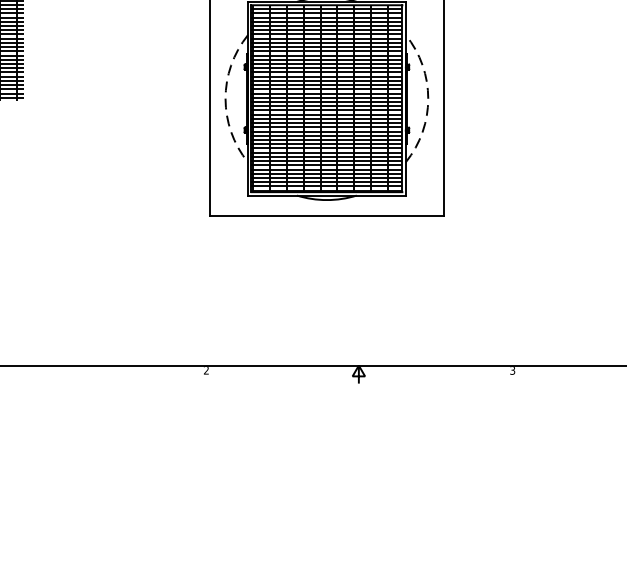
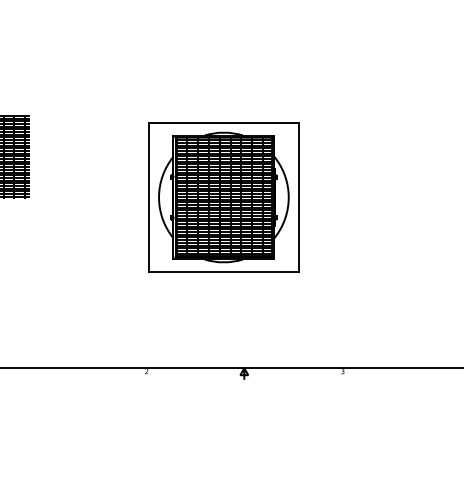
arc: (226, 98) -> (159, 197), dashed -> solid
arc: (427, 98) -> (288, 197), dashed -> solid

